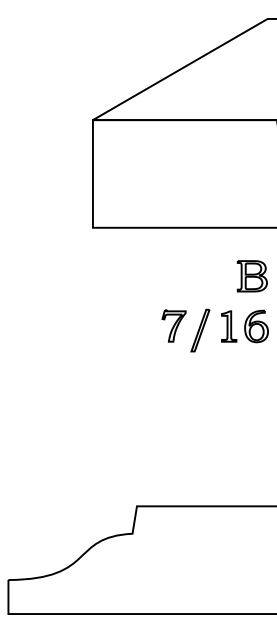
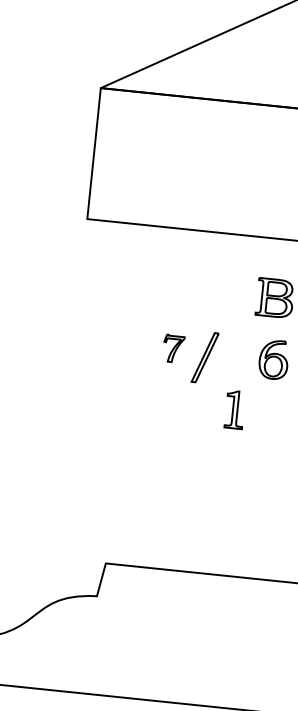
part: (173, 325) -> (173, 348), size x0.7
part: (229, 326) -> (235, 409), moved

